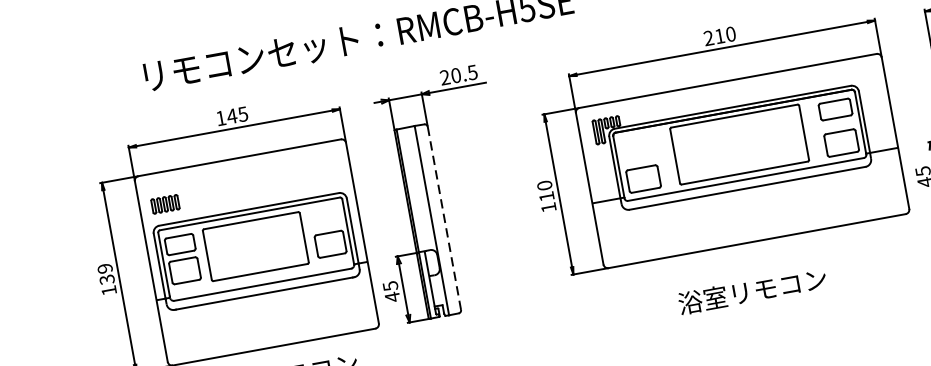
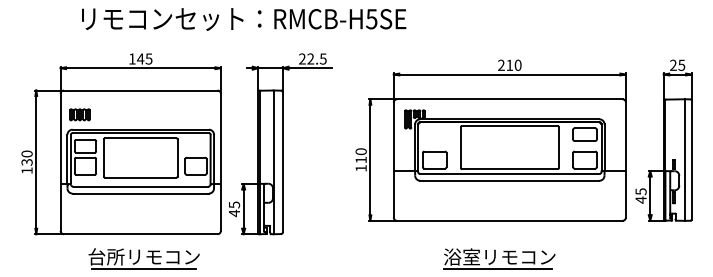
text: (455, 74) -> (310, 58), 20.5 -> 22.5
line: (445, 218) -> (283, 162), dashed -> solid
text: (104, 268) -> (26, 153), 139 -> 130
line: (752, 306) -> (497, 268), added

